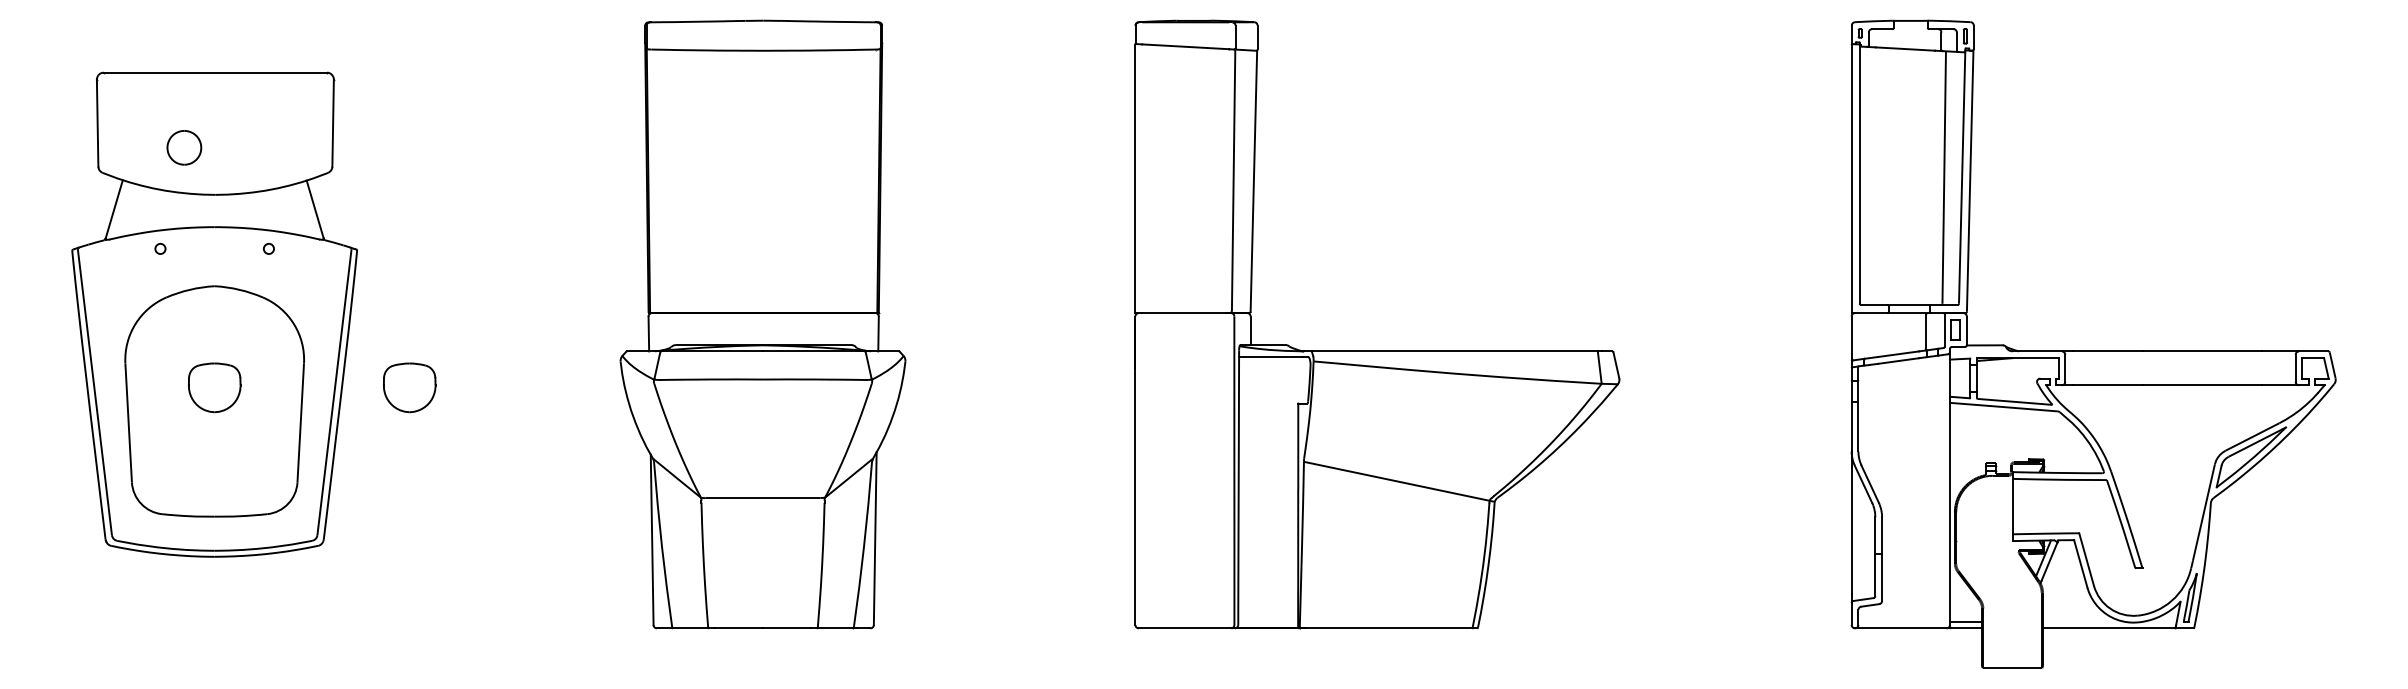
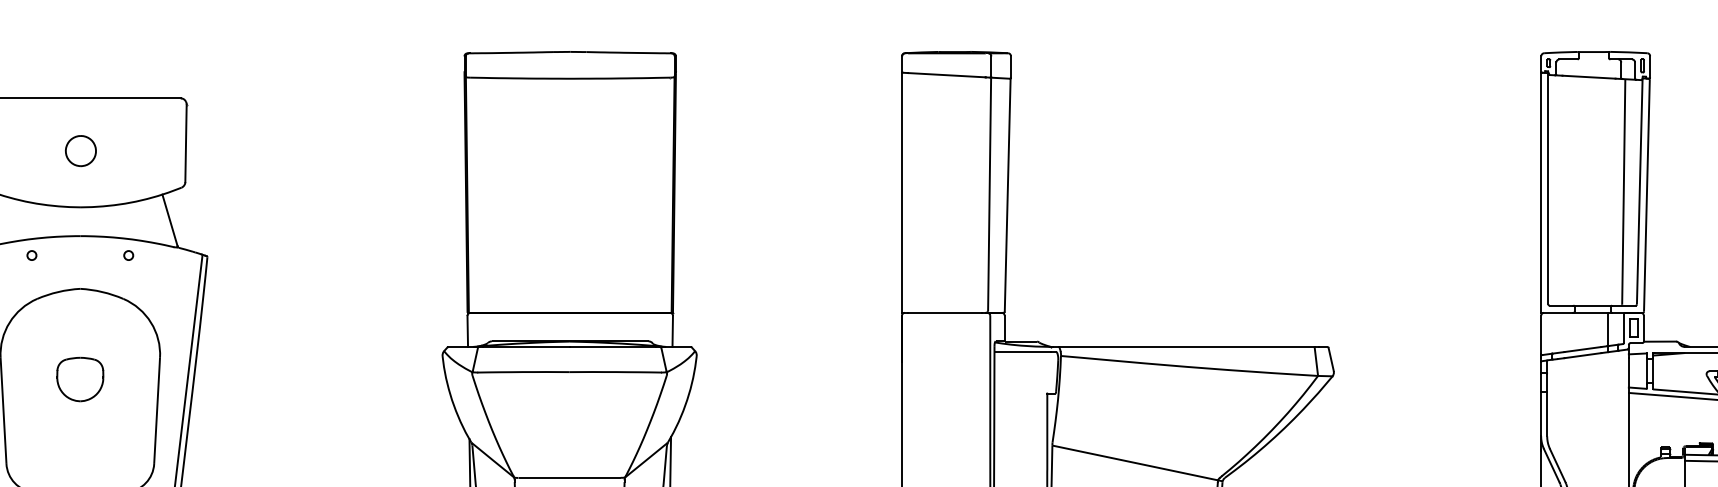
part: (184, 147) -> (81, 150), moved
part: (409, 387) -> (254, 379), removed

